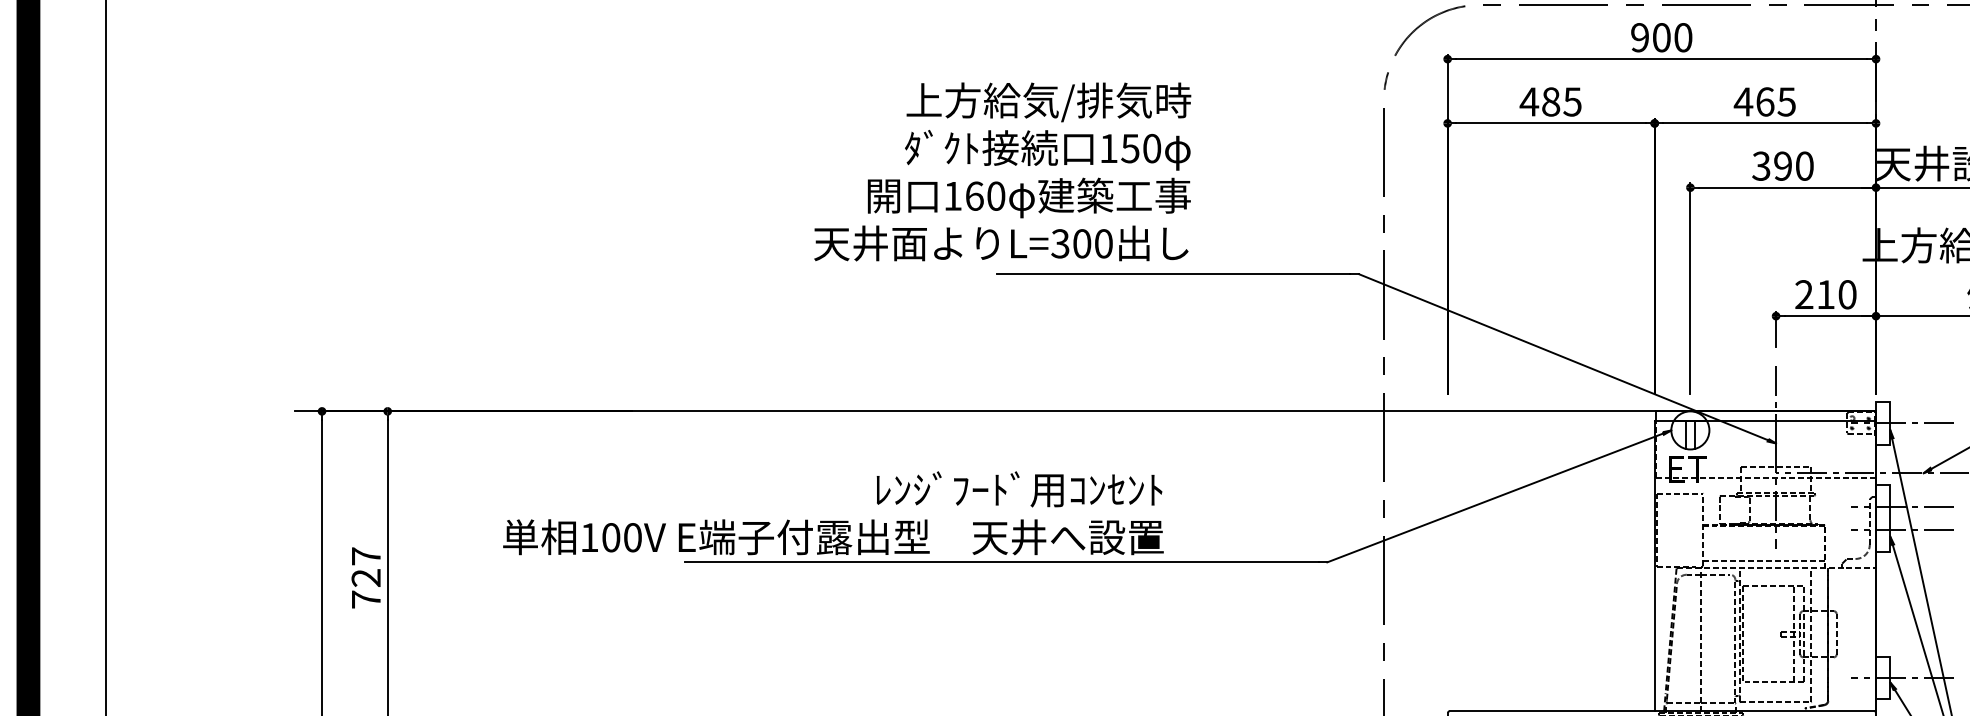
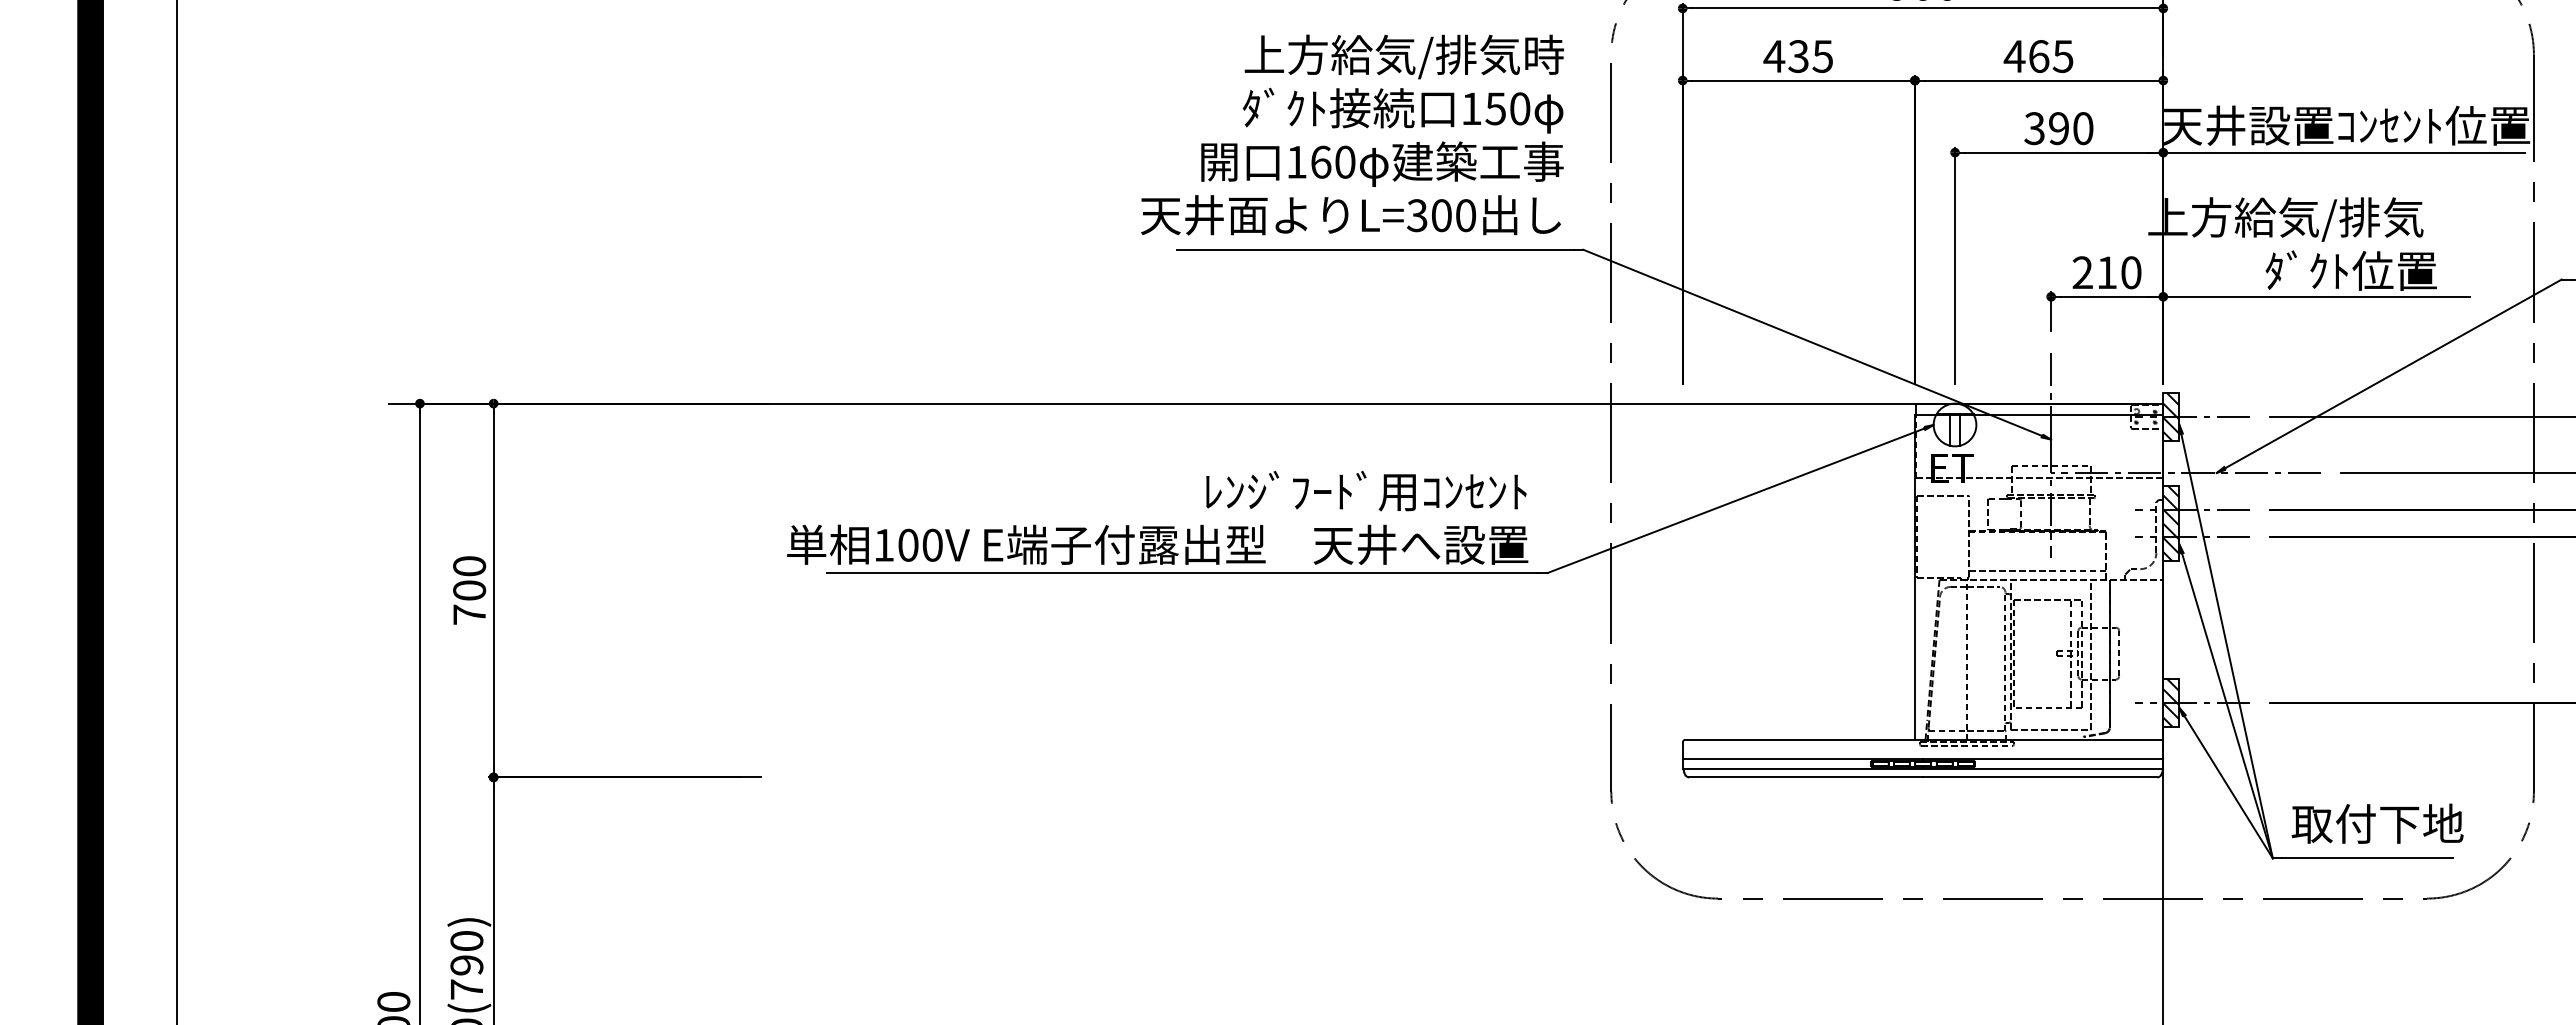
text: (1550, 101) -> (1798, 56), 485 -> 435
text: (1002, 171) -> (1352, 134), moved
hatch: (1883, 422) -> (2171, 416), added
text: (833, 512) -> (1157, 517), moved
hatch: (1883, 518) -> (2171, 523), added
text: (366, 567) -> (469, 578), 727 -> 700
hatch: (1883, 677) -> (2171, 702), added

